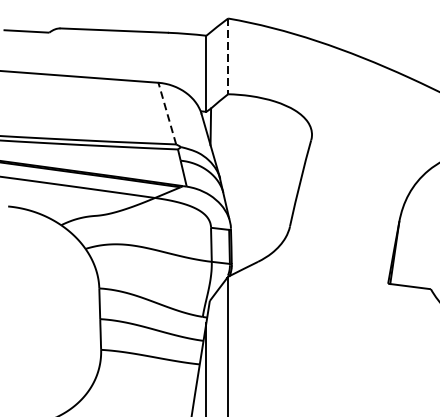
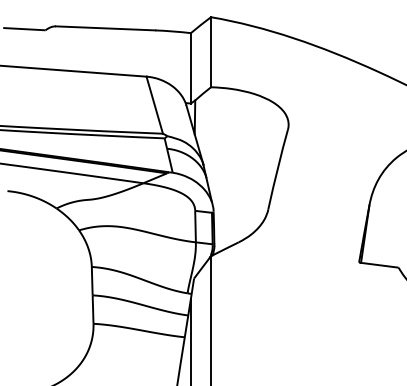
line: (228, 56) -> (211, 52), dashed -> solid
line: (167, 113) -> (154, 105), dashed -> solid

